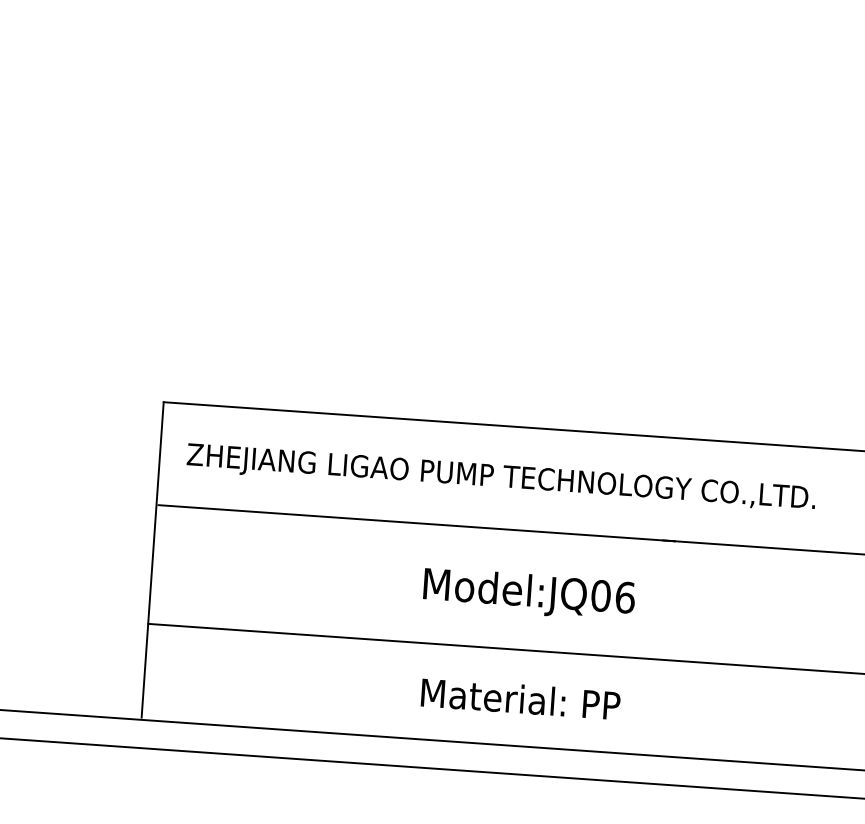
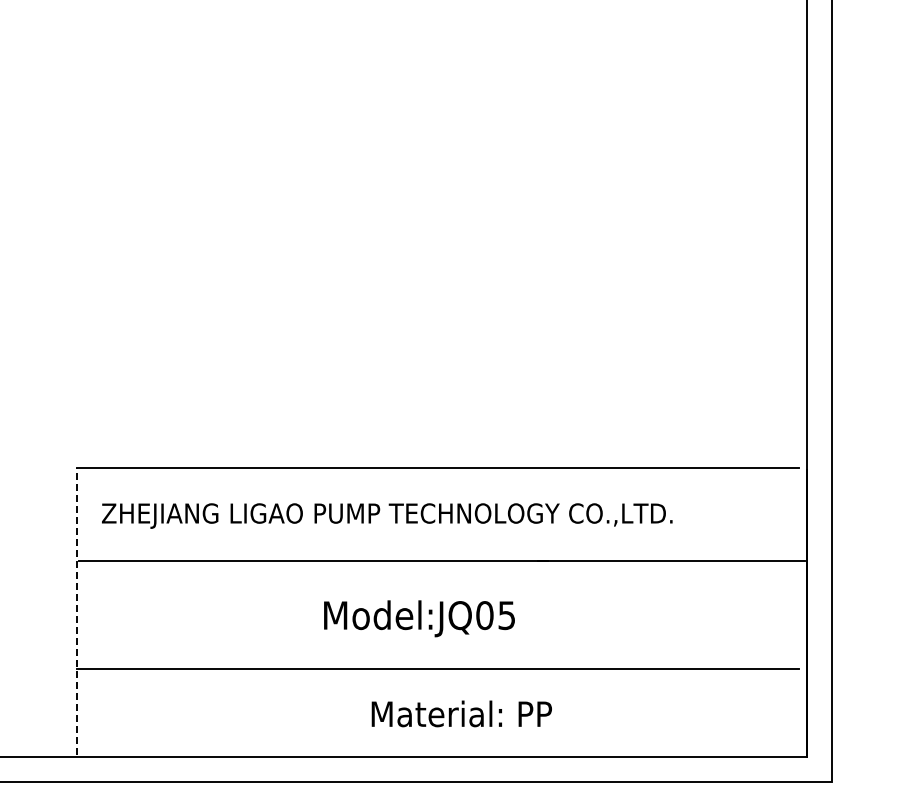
line: (153, 559) -> (77, 610), solid -> dashed
text: (624, 597) -> (506, 615), Model:JQ06 -> Model:JQ05
text: (520, 698) -> (461, 713), moved

